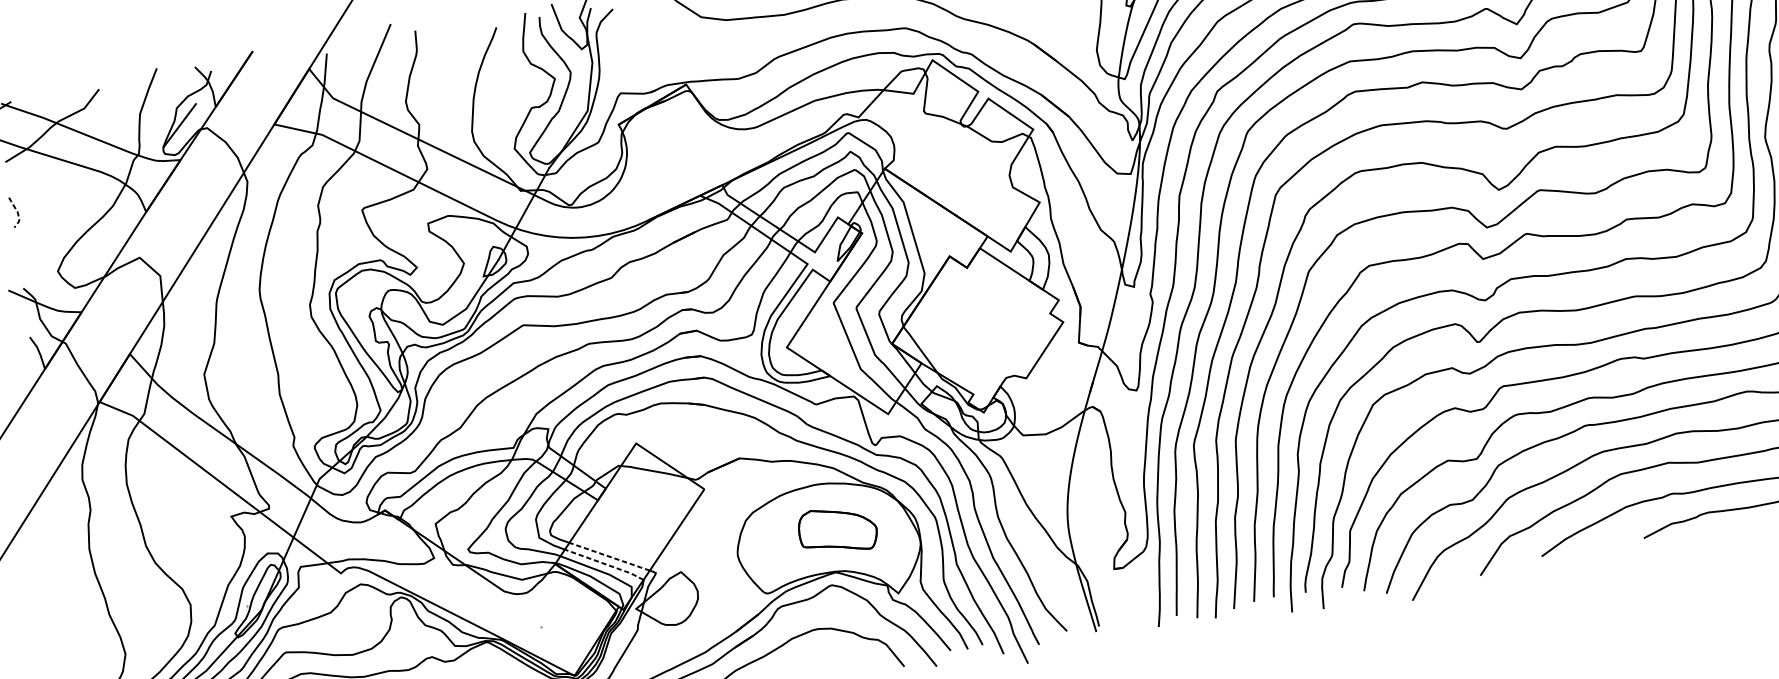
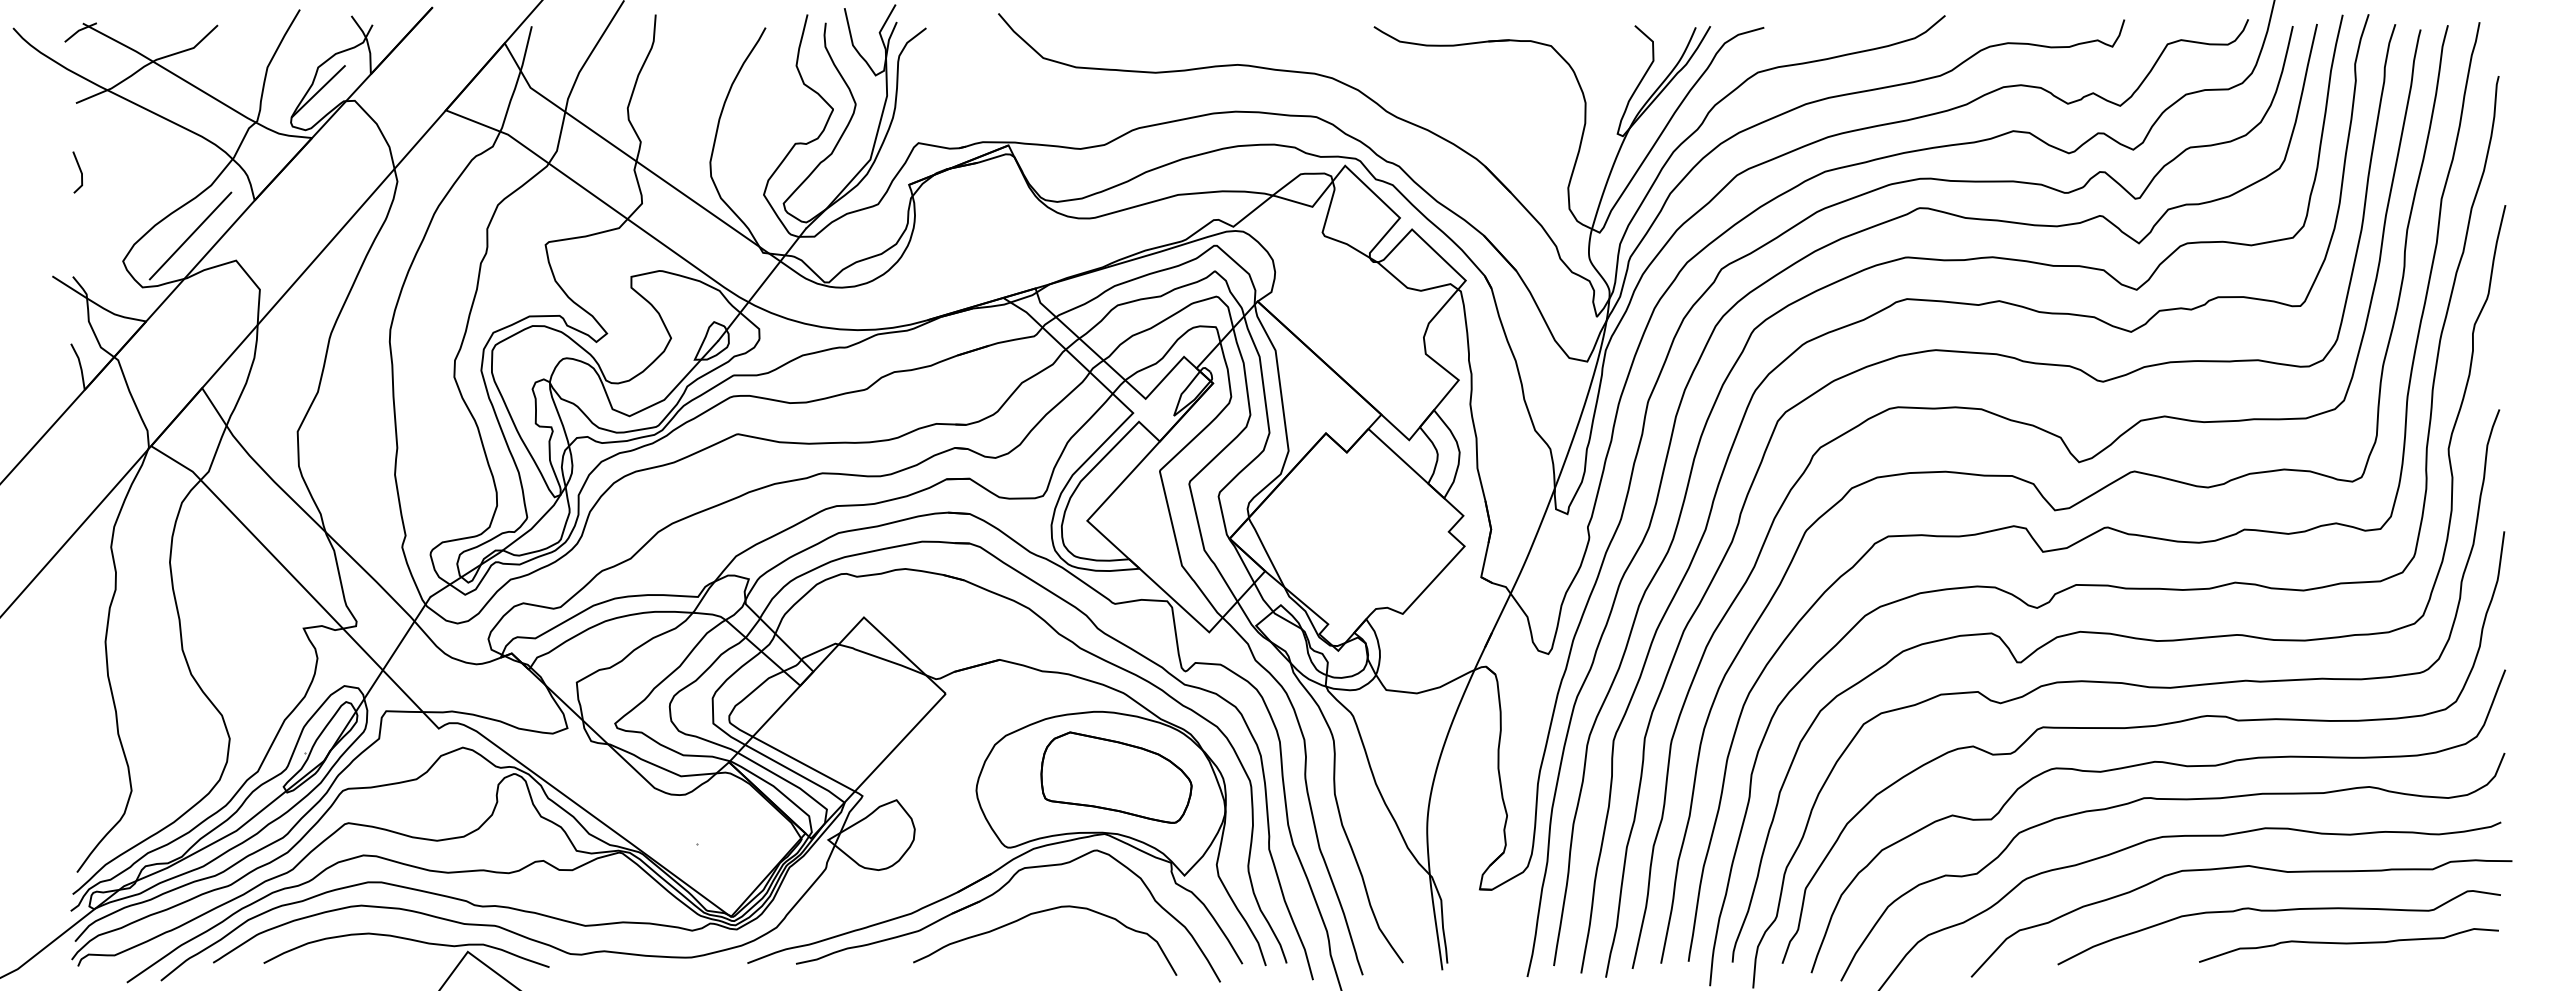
line: (18, 212) -> (82, 173), dashed -> solid
line: (103, 244) -> (190, 235), added
part: (837, 530) -> (1116, 777), size x1.43
line: (609, 557) -> (803, 764), dashed -> solid
line: (604, 563) -> (795, 772), dashed -> solid

